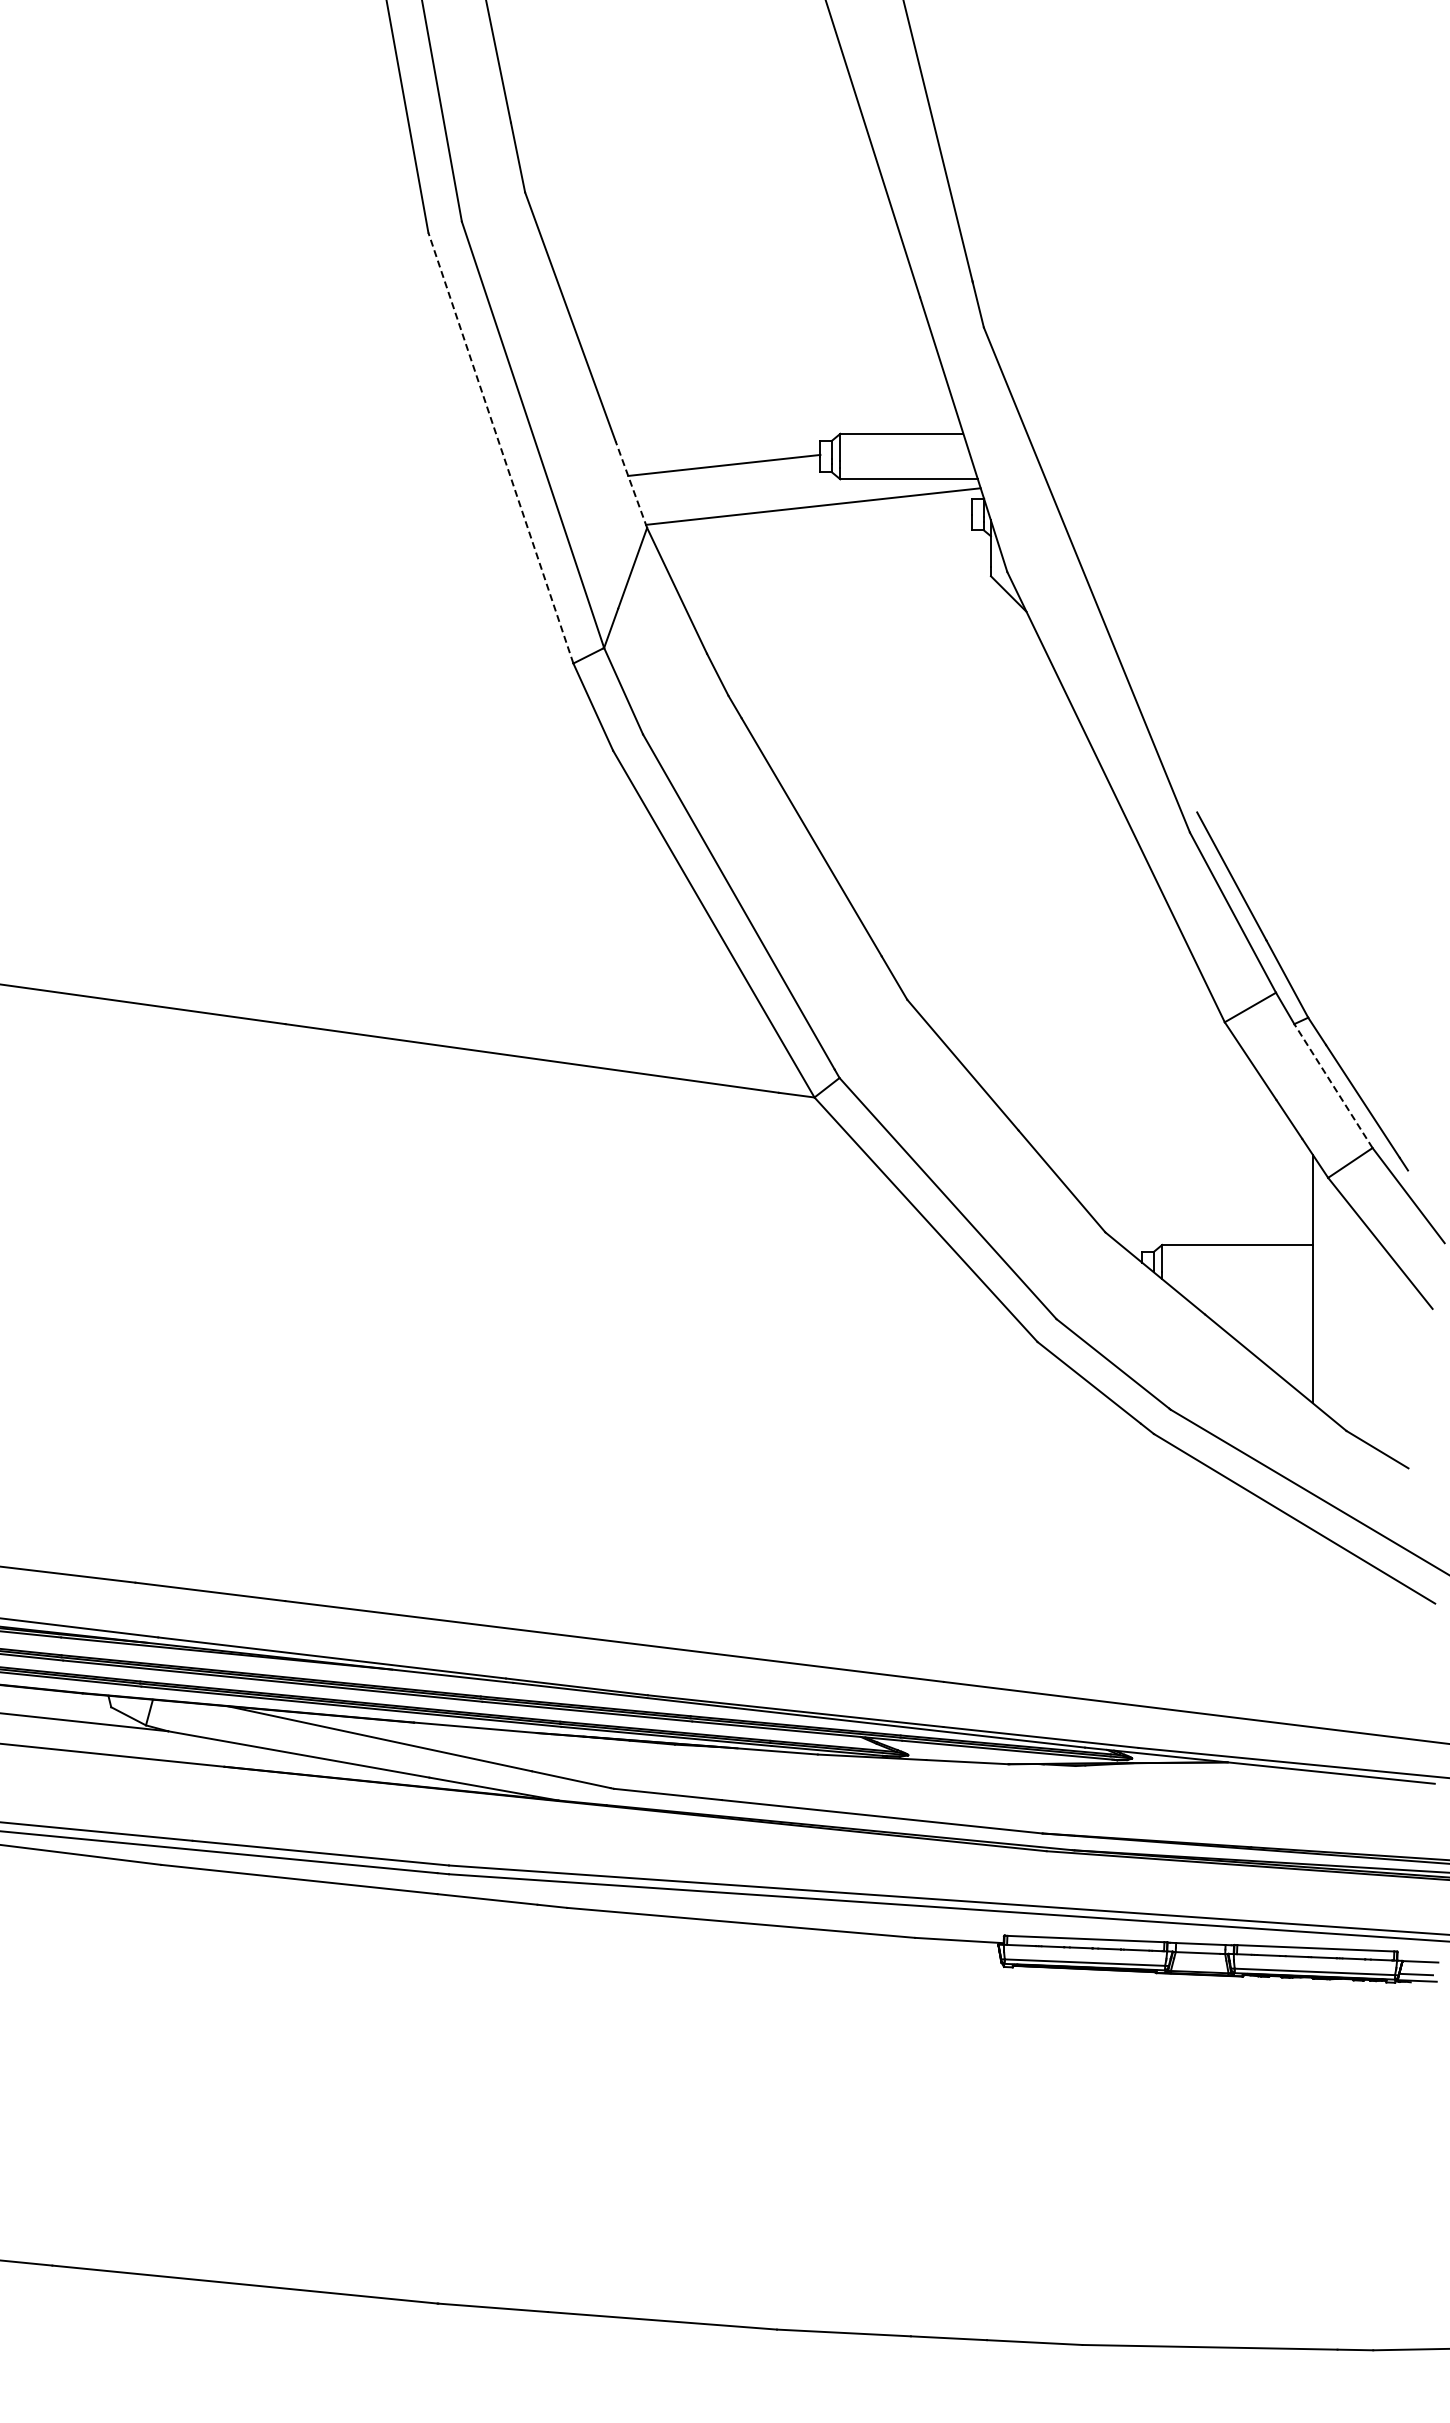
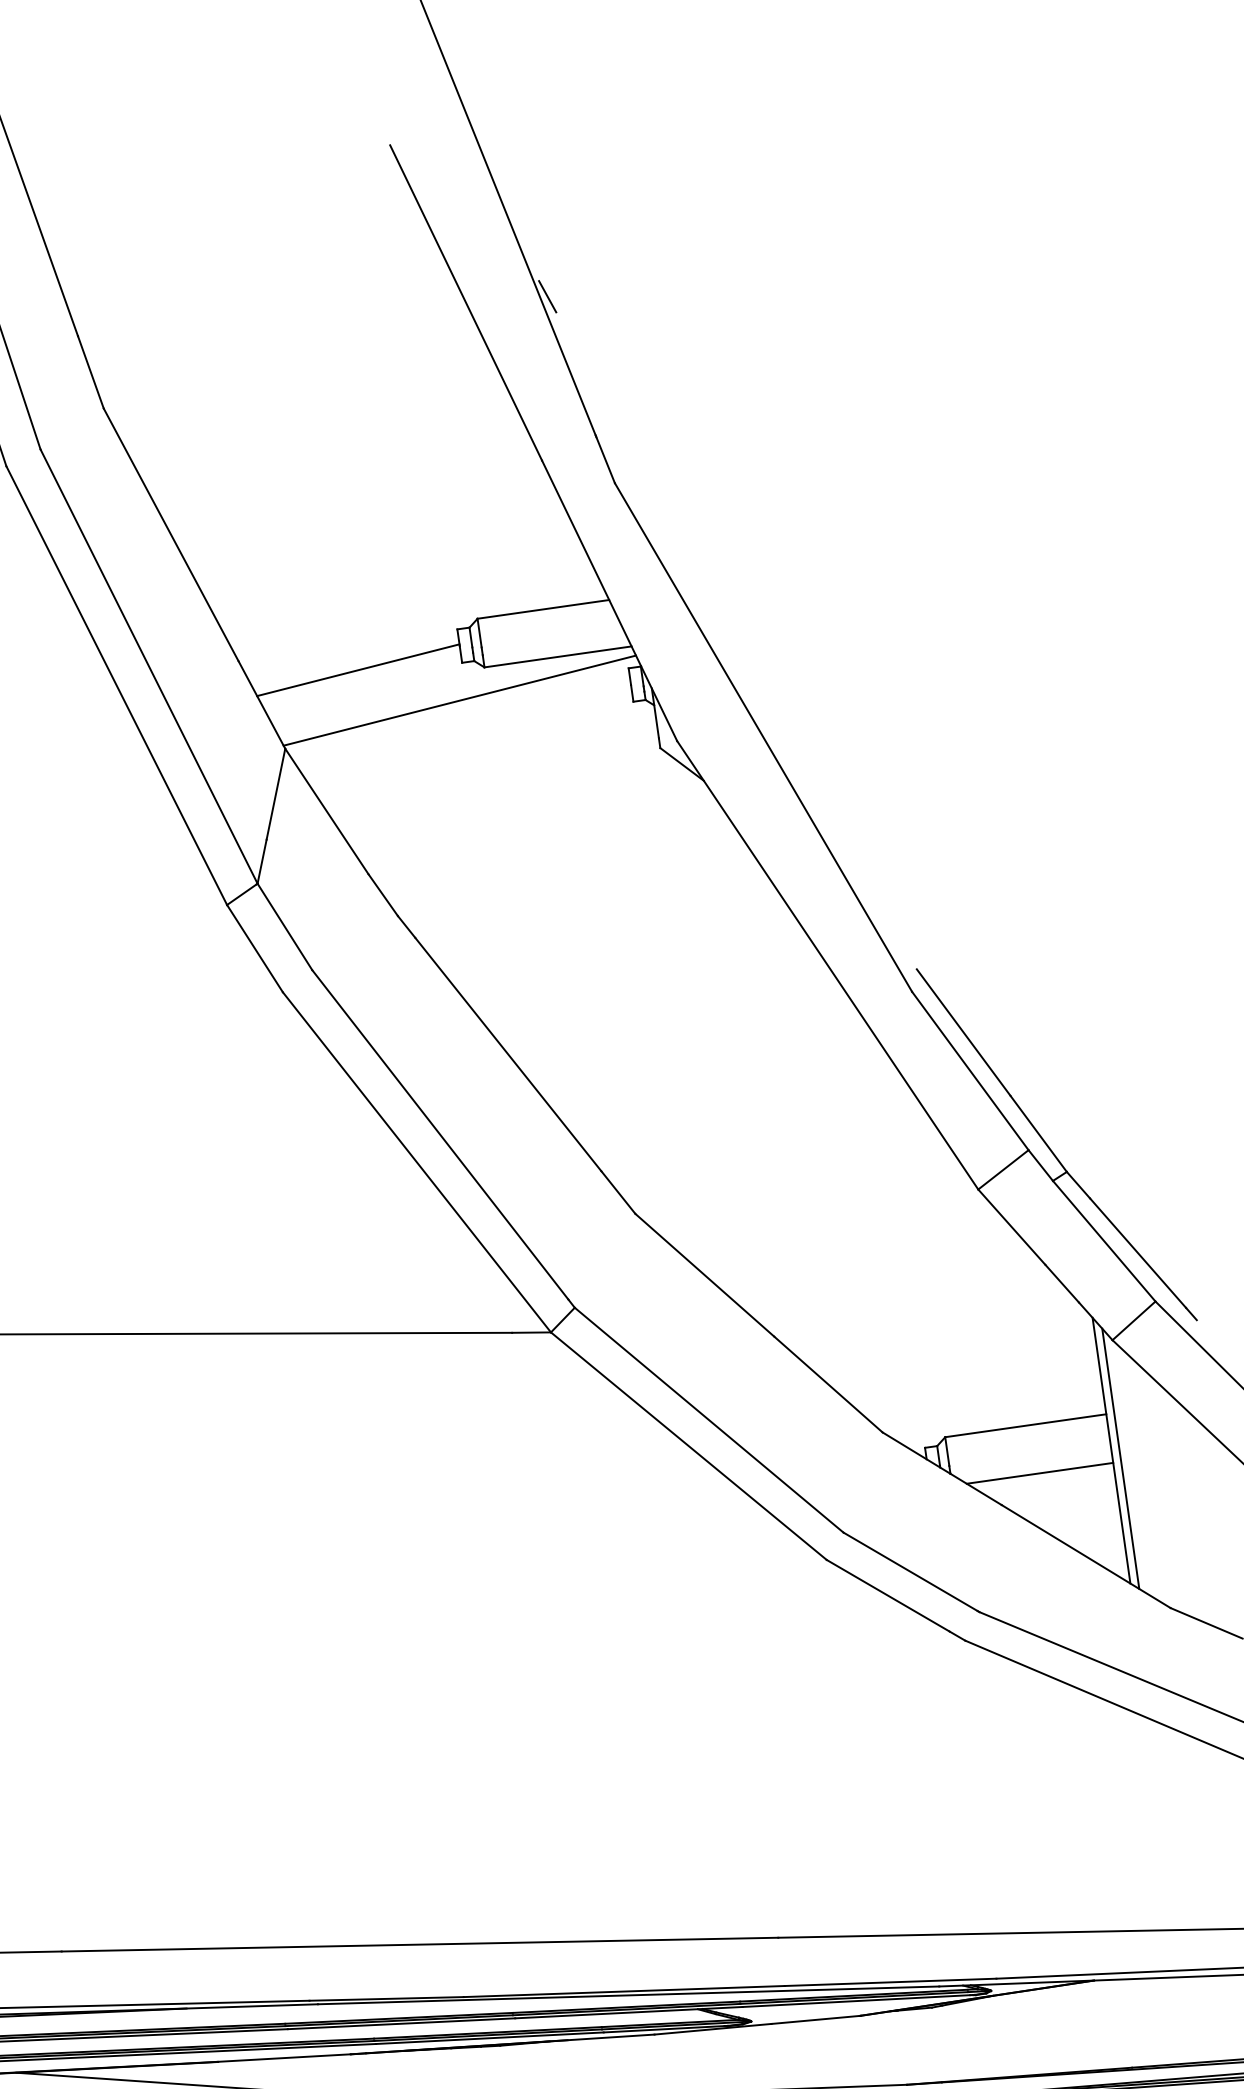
line: (946, 147) -> (547, 296), added
line: (500, 447) -> (116, 685), dashed -> solid
line: (631, 484) -> (261, 704), dashed -> solid
line: (1333, 1085) -> (1104, 1240), dashed -> solid
line: (1320, 1287) -> (1121, 1458), added
line: (1243, 1290) -> (1039, 1473), added

